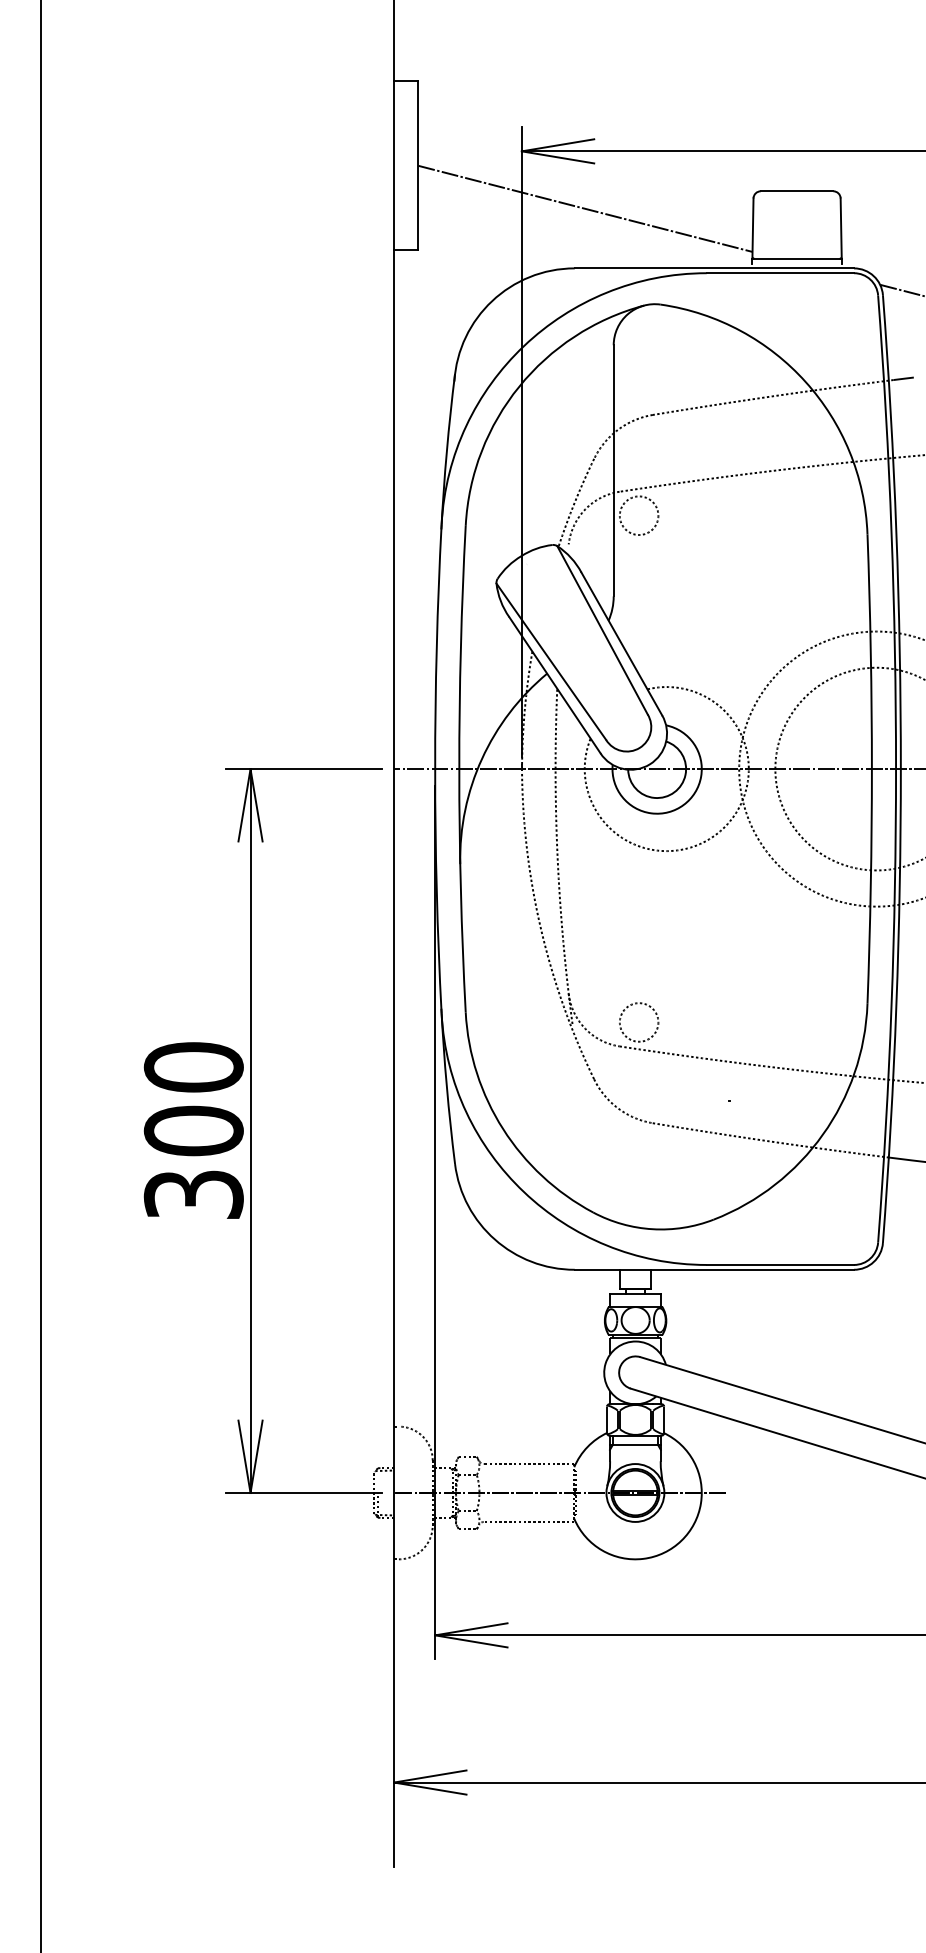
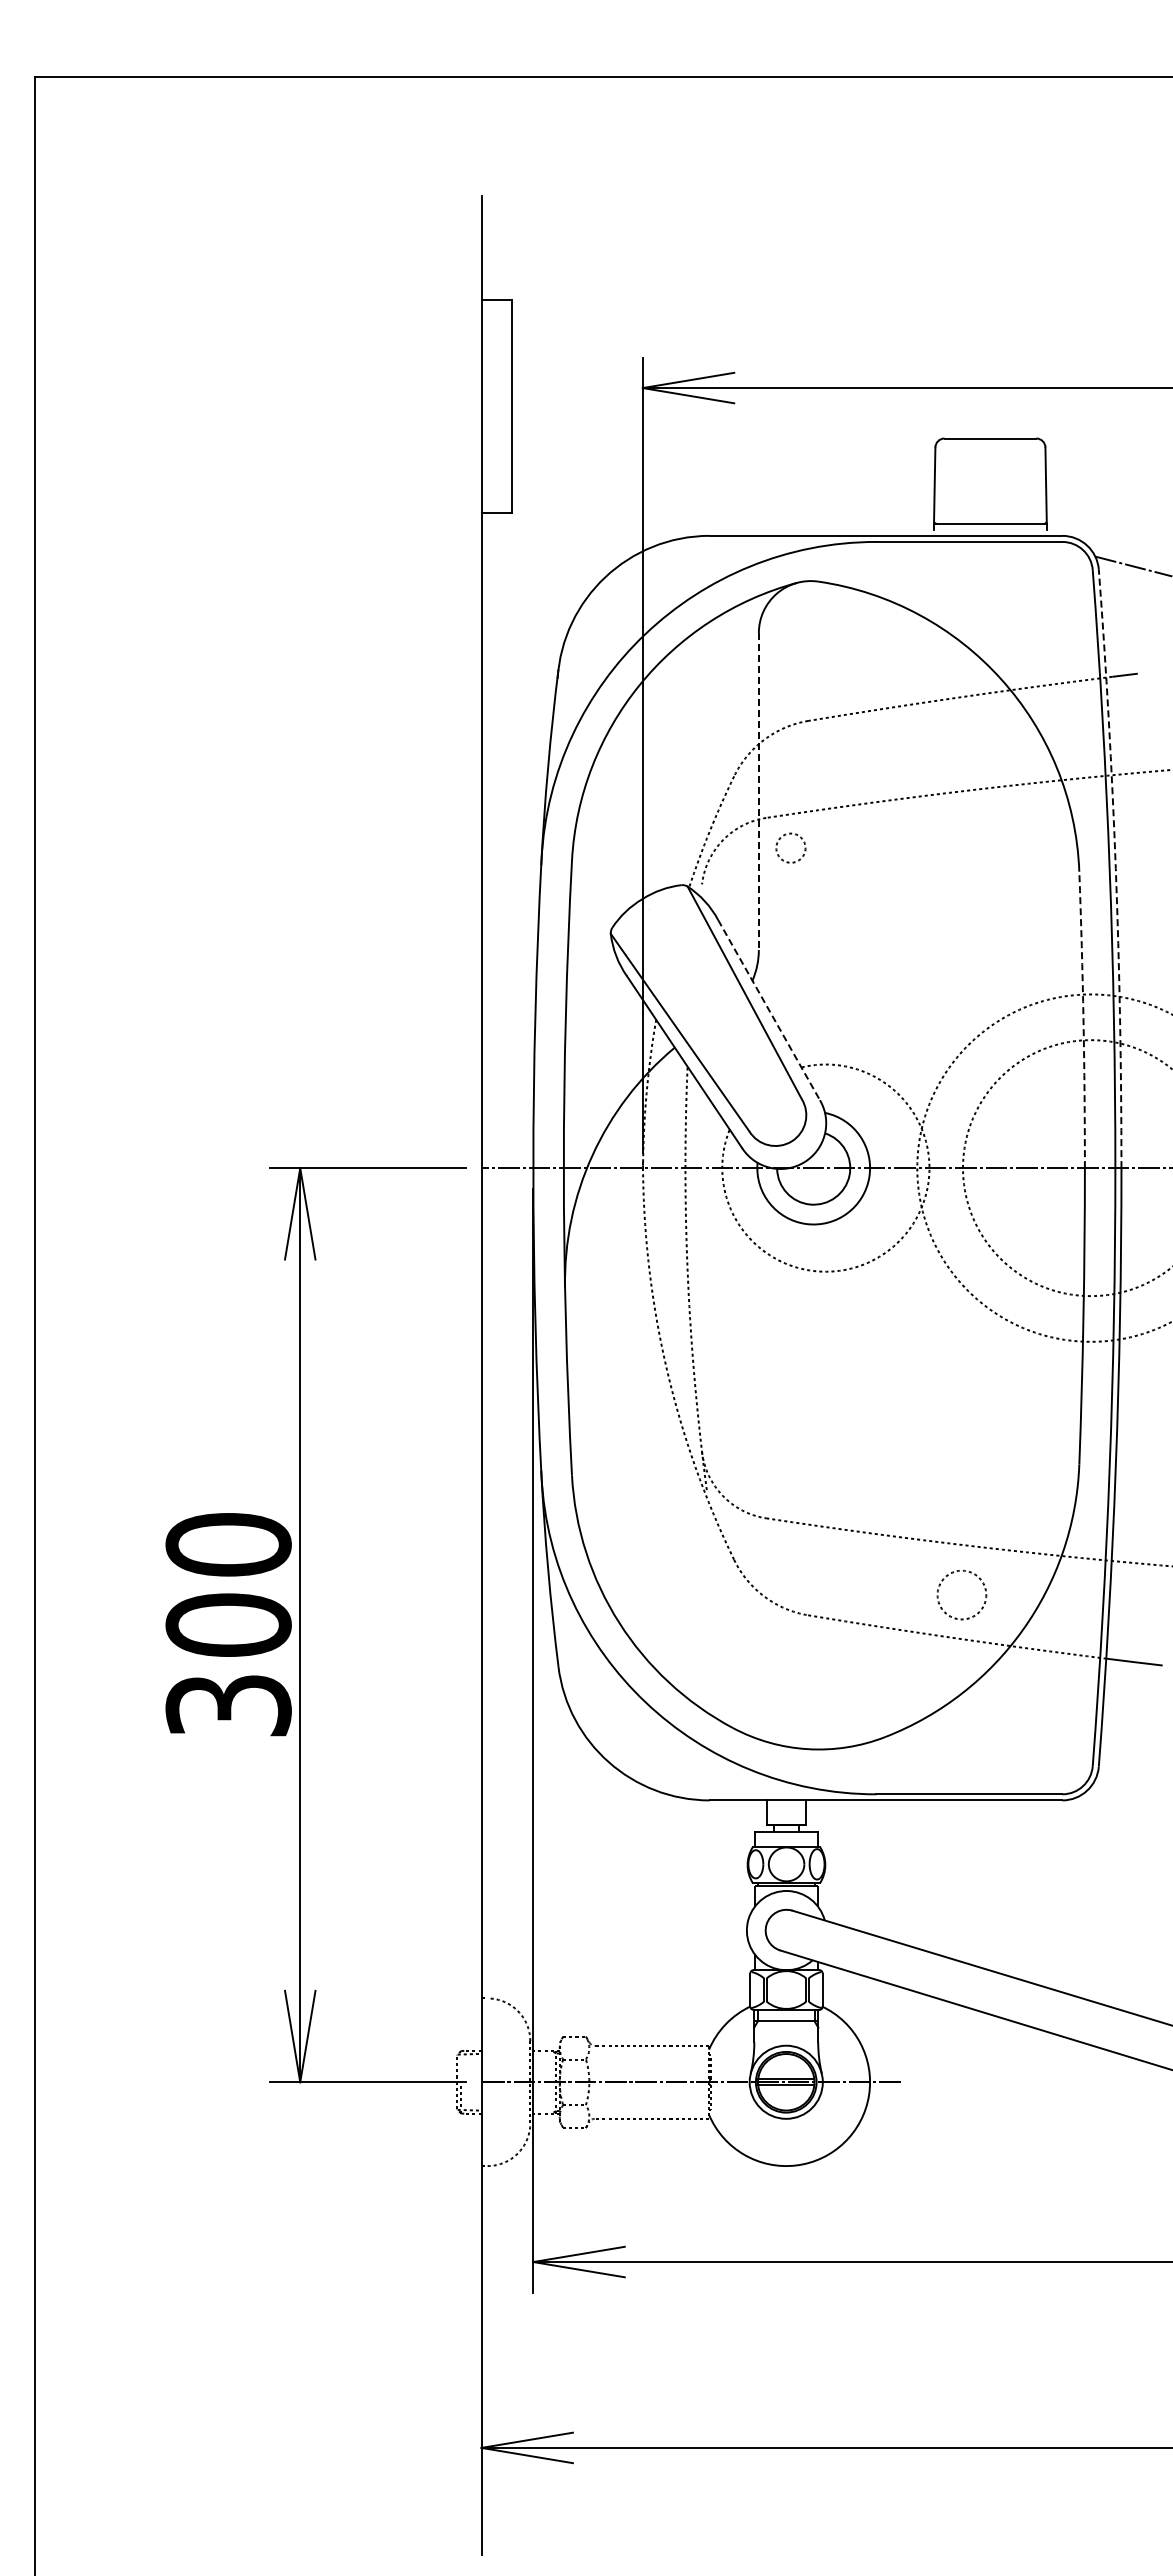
line: (585, 208) -> (723, 460), removed
line: (613, 470) -> (758, 791), solid -> dashed
circle: (638, 515) -> (790, 847), size x0.6
arc: (896, 531) -> (1115, 868), solid -> dashed
line: (622, 644) -> (769, 1010), solid -> dashed
arc: (870, 651) -> (1083, 1019), solid -> dashed
circle: (638, 1021) -> (961, 1594), moved

